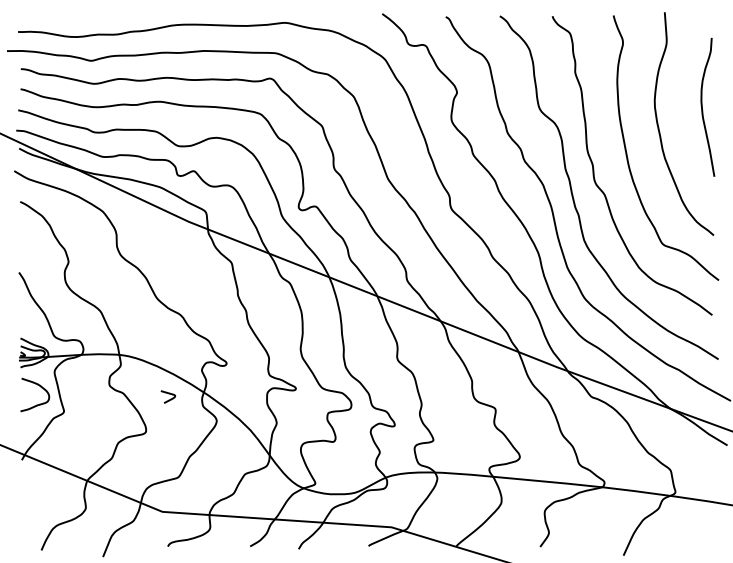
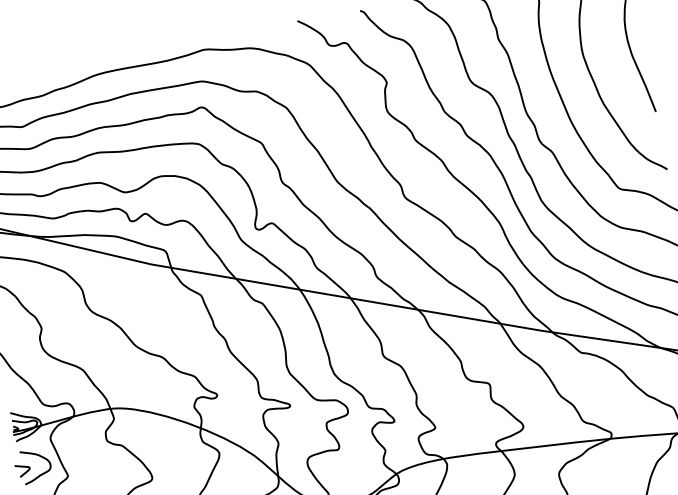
curve: (168, 394) -> (22, 467), moved

